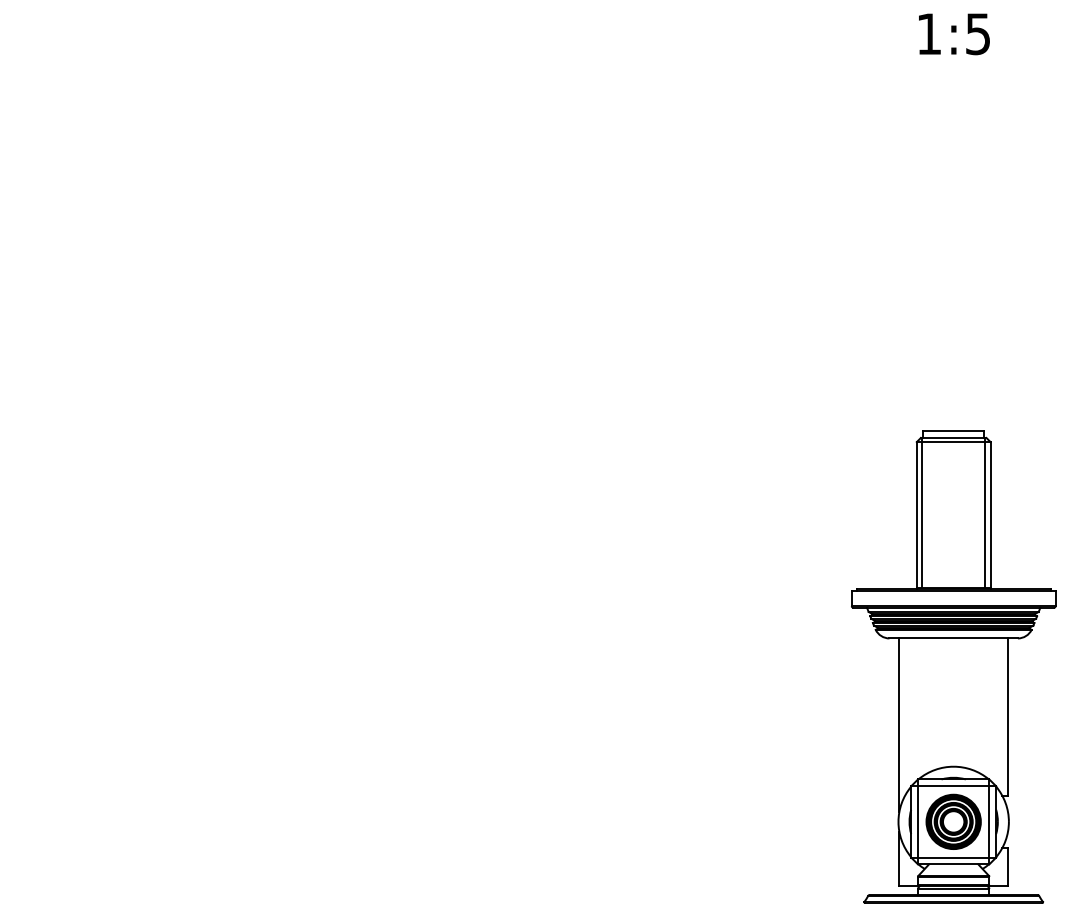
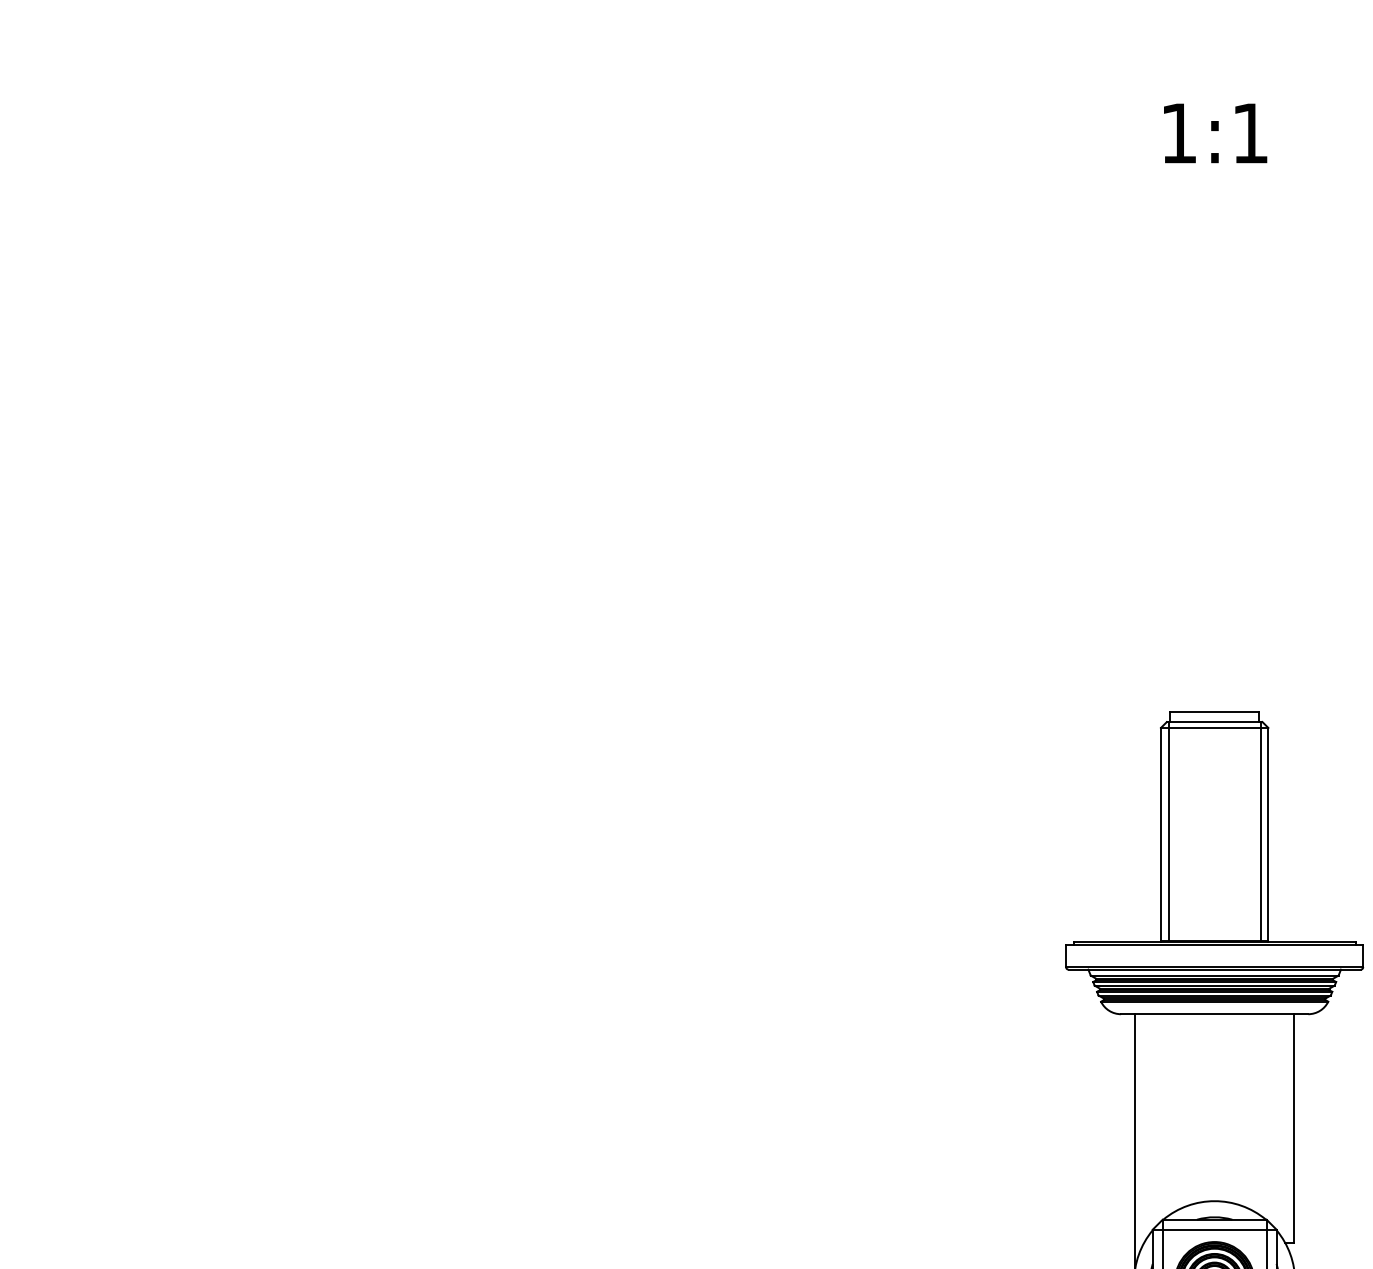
text: (977, 34) -> (1249, 133), 1:5 -> 1:1

